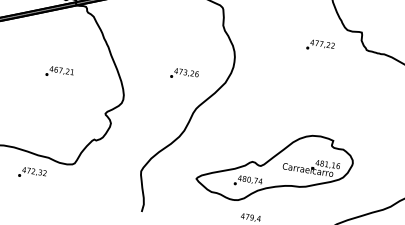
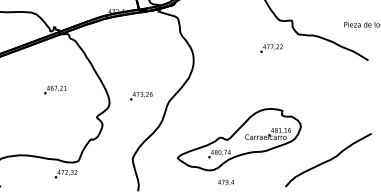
text: (320, 45) -> (271, 48), moved
text: (184, 74) -> (141, 96), moved
text: (31, 173) -> (65, 174), moved

